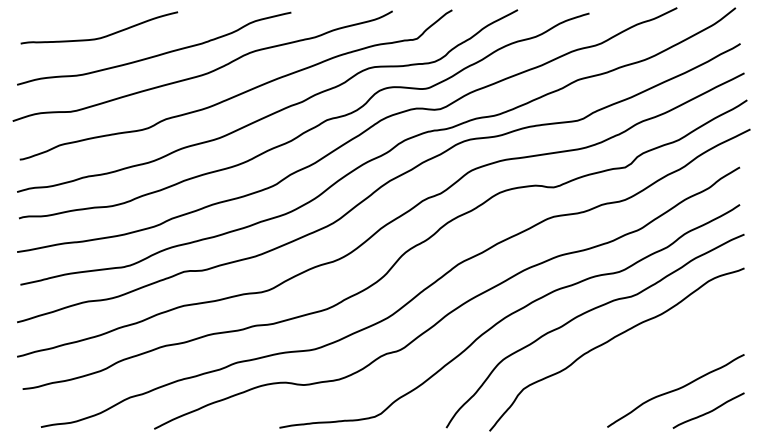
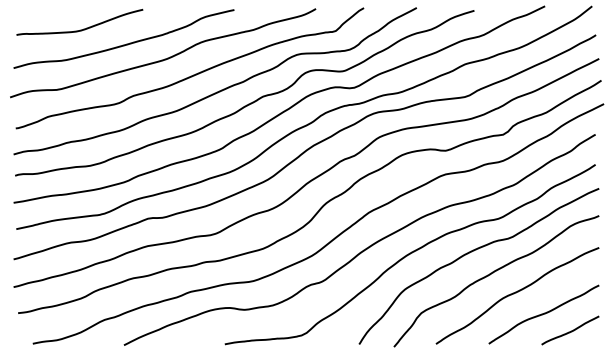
curve: (641, 364) -> (516, 293), added

